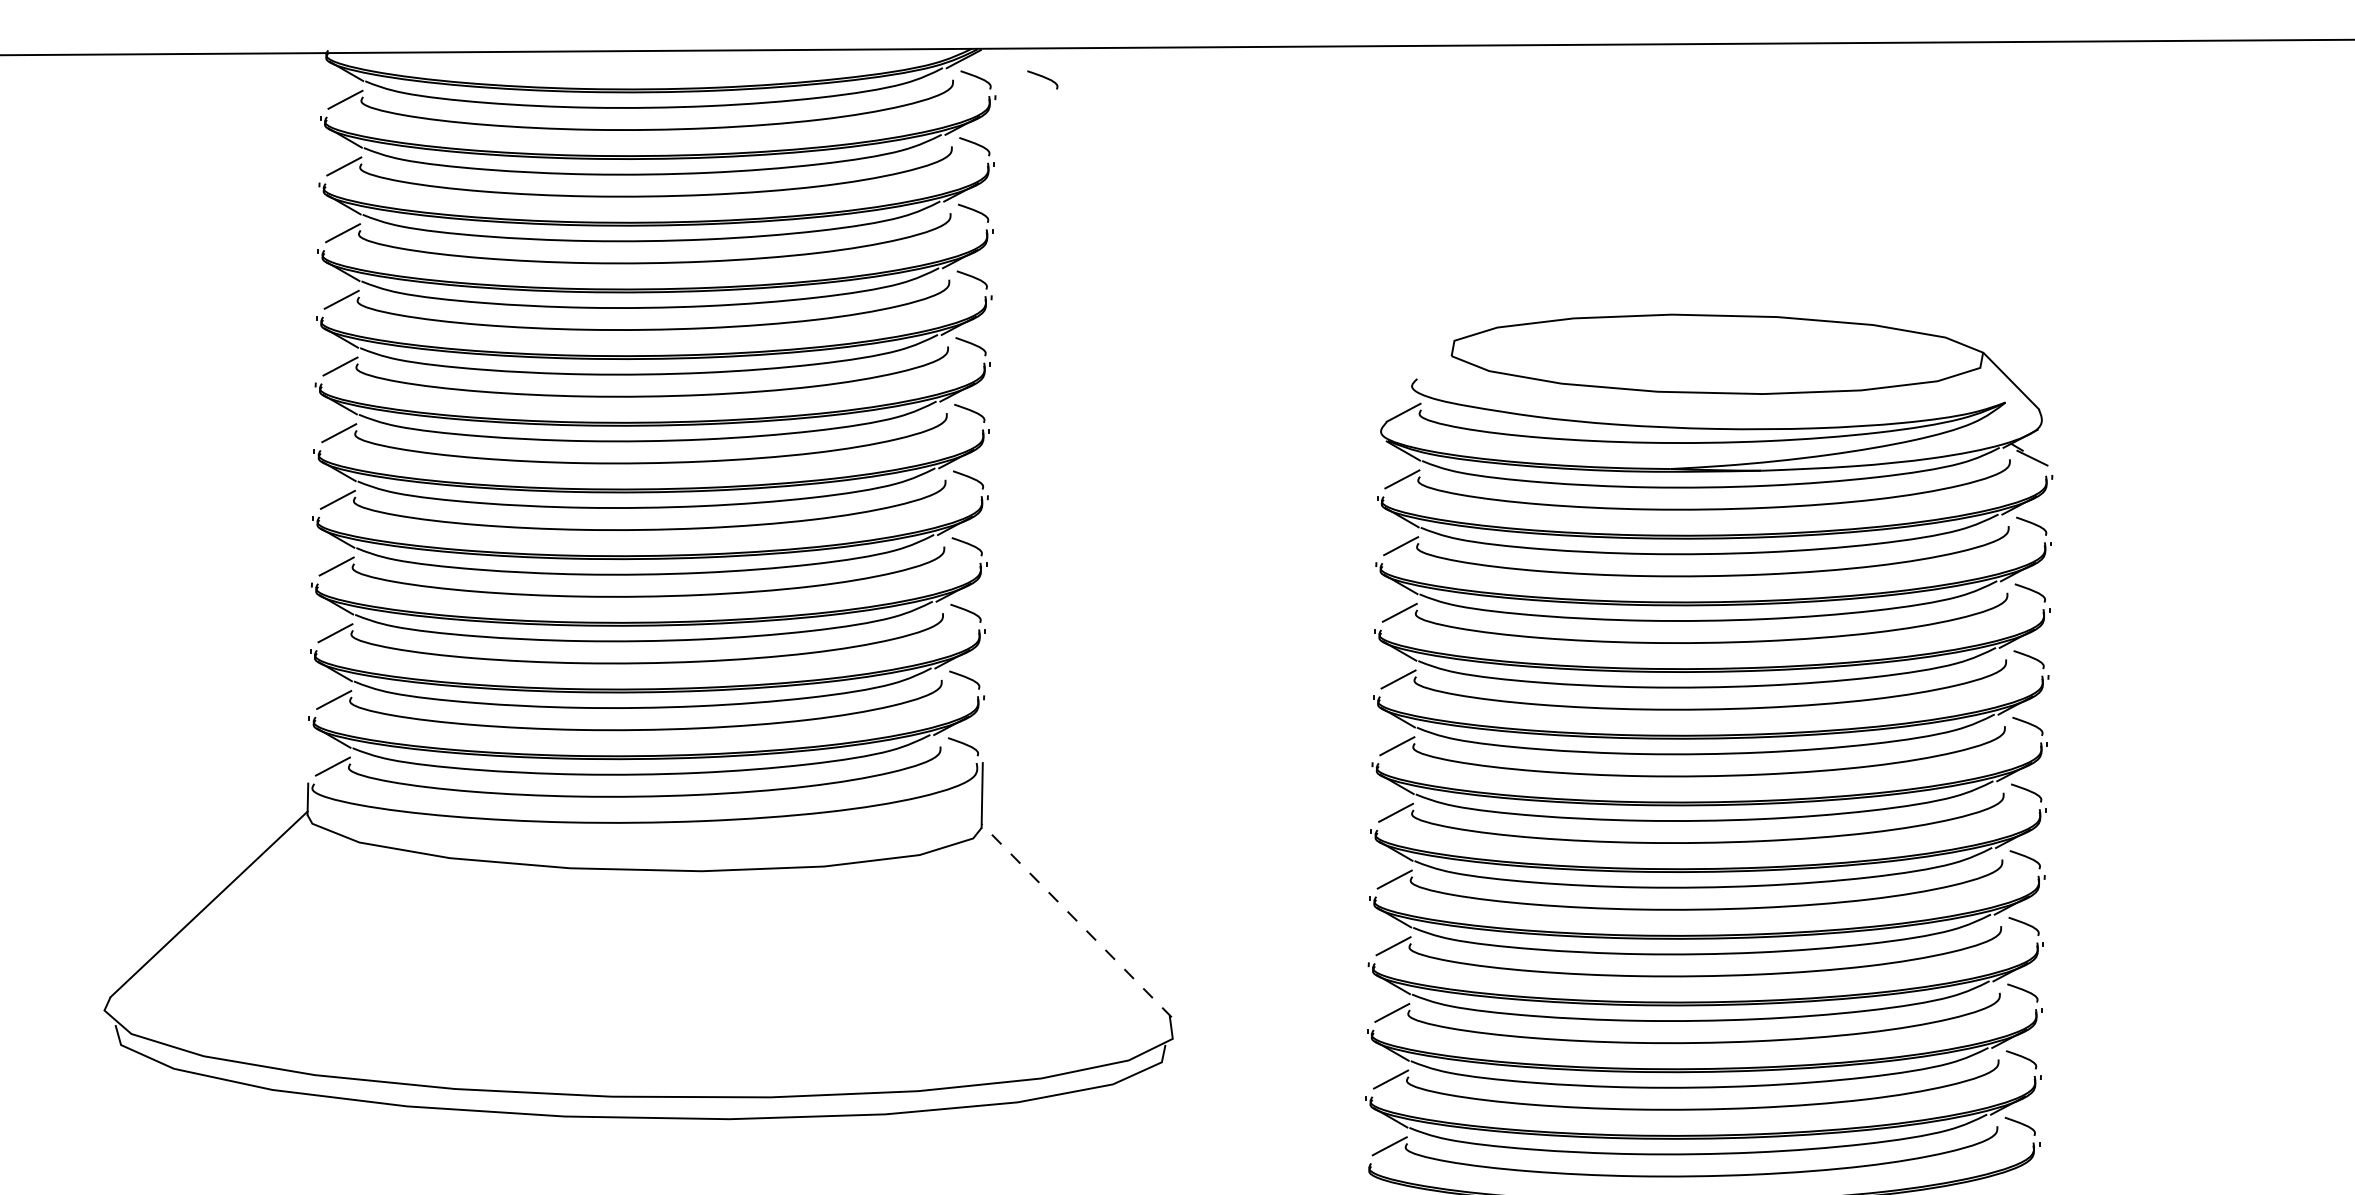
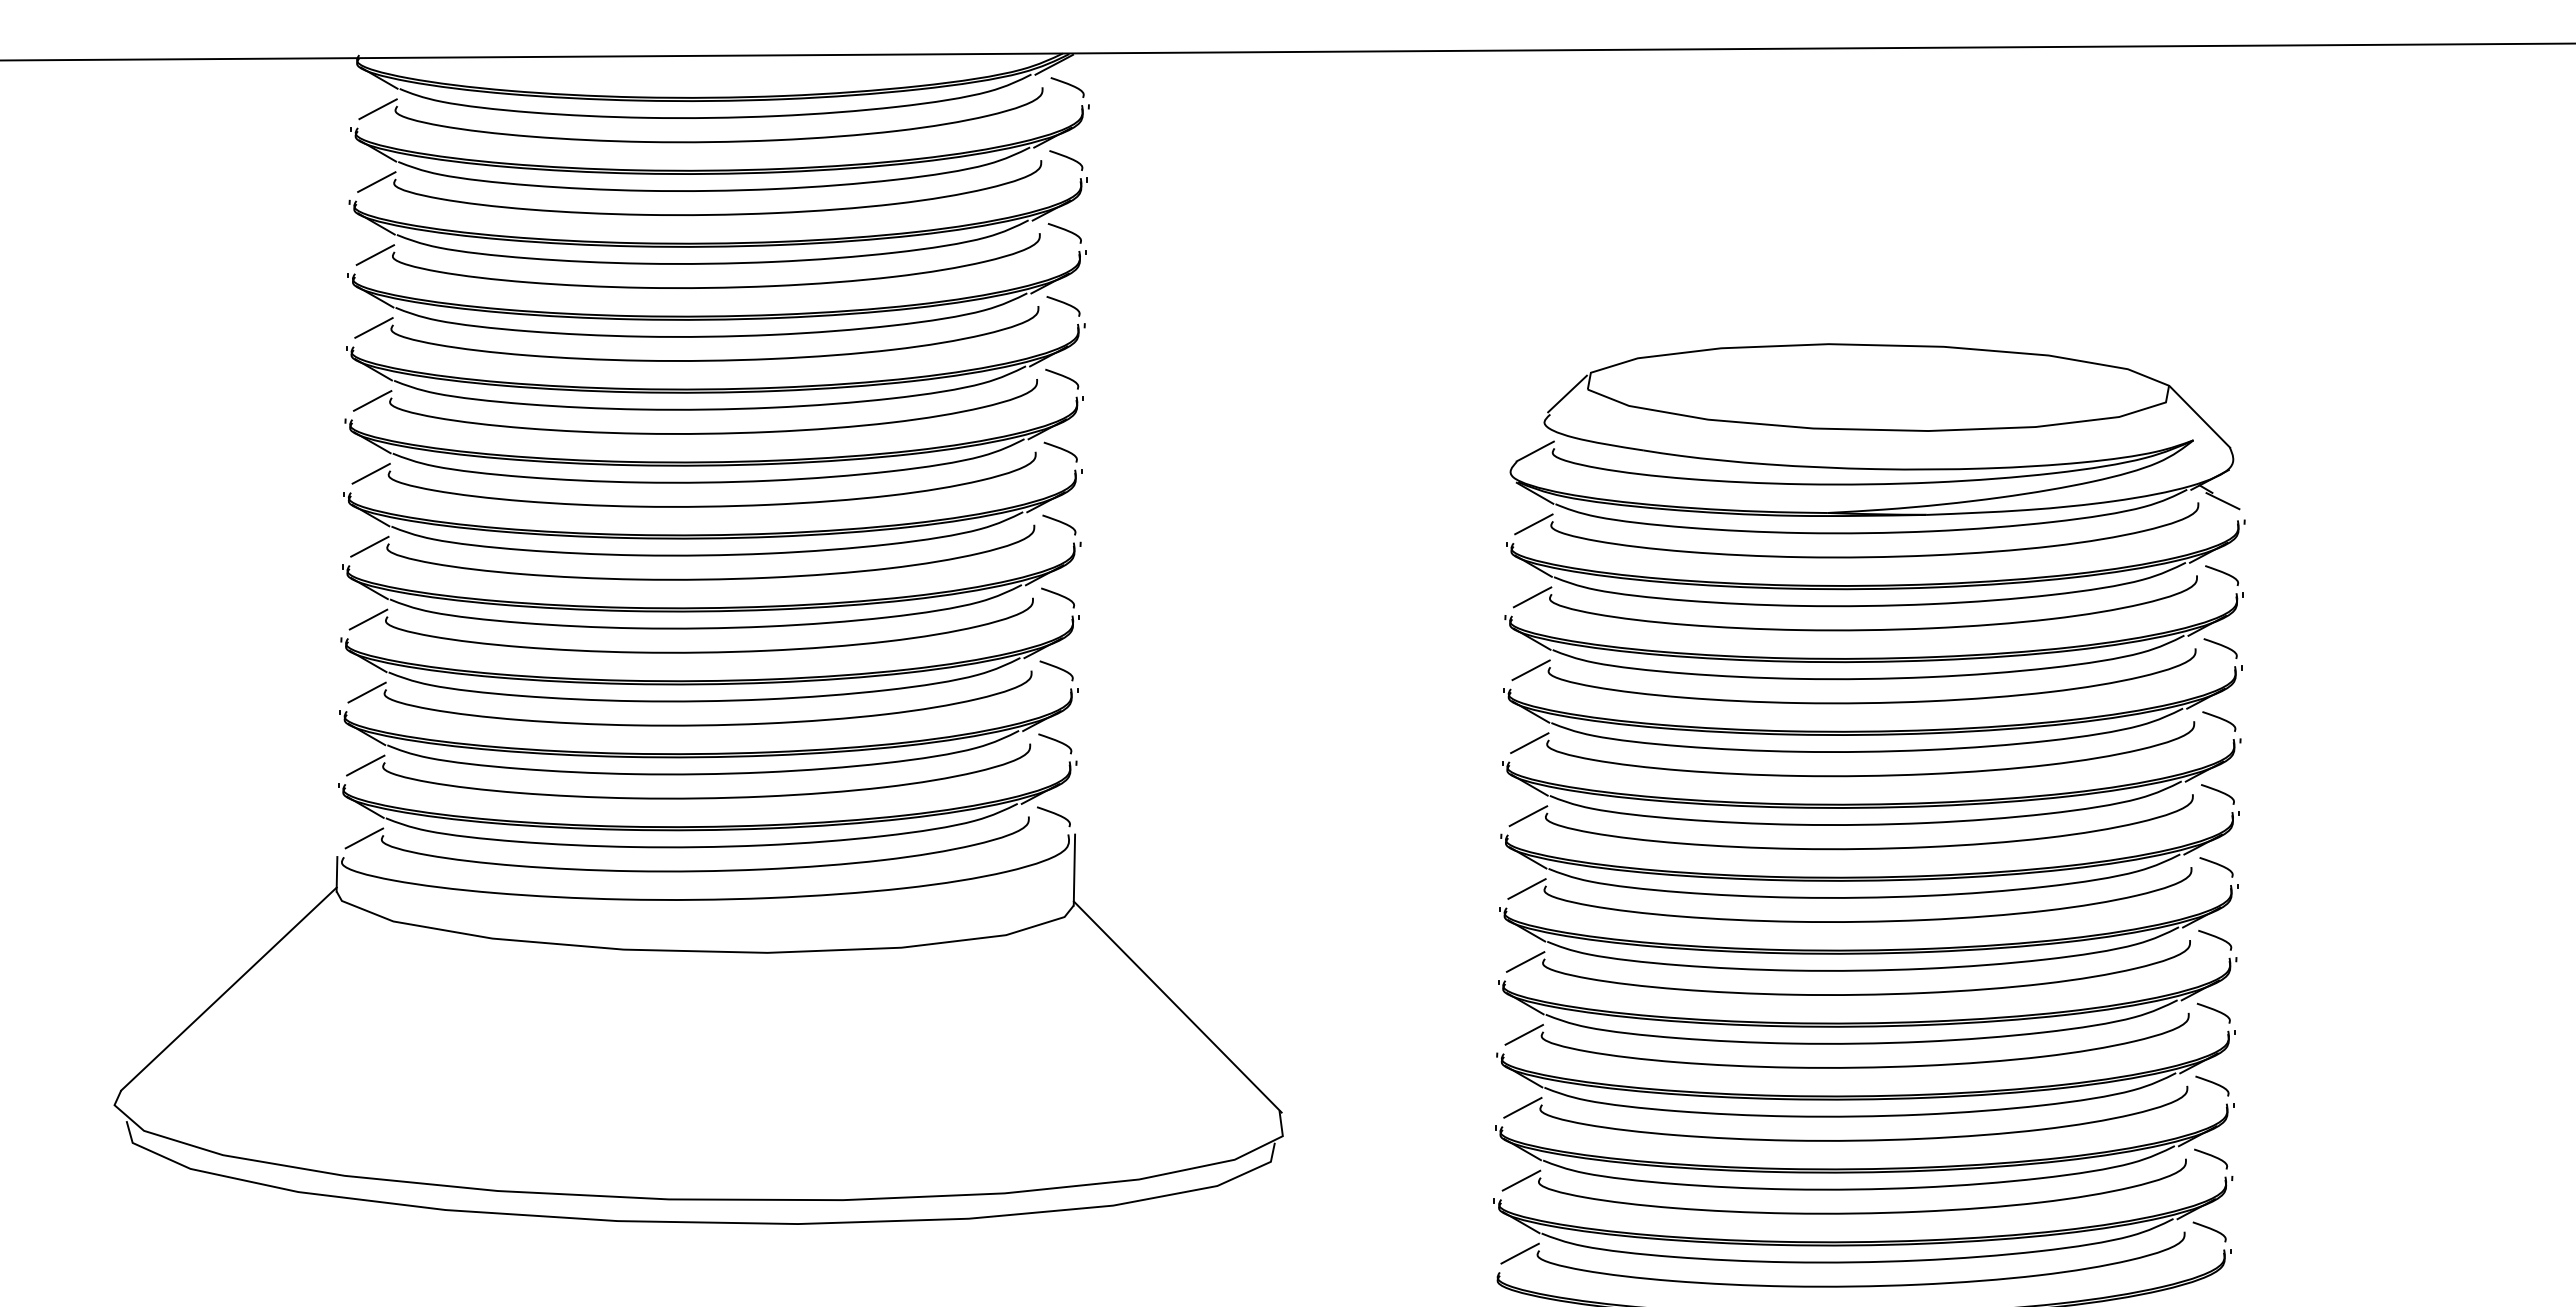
curve: (1043, 78) -> (1141, 85), removed
line: (1433, 359) -> (1567, 393), added
line: (1076, 920) -> (1177, 1006), dashed -> solid

